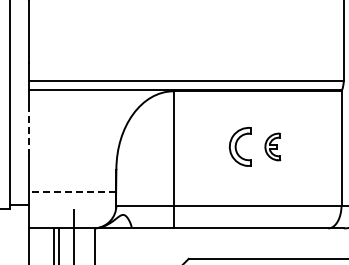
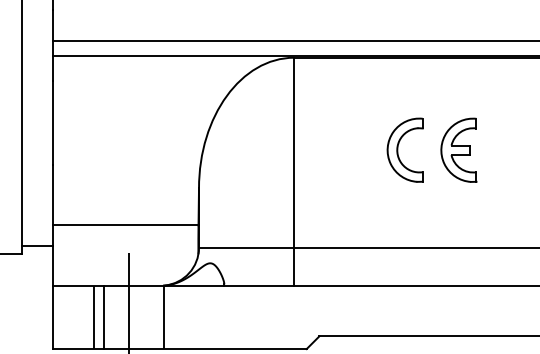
line: (28, 130) -> (52, 122), dashed -> solid
part: (272, 146) -> (458, 149), size x1.43
line: (72, 192) -> (126, 226), dashed -> solid

